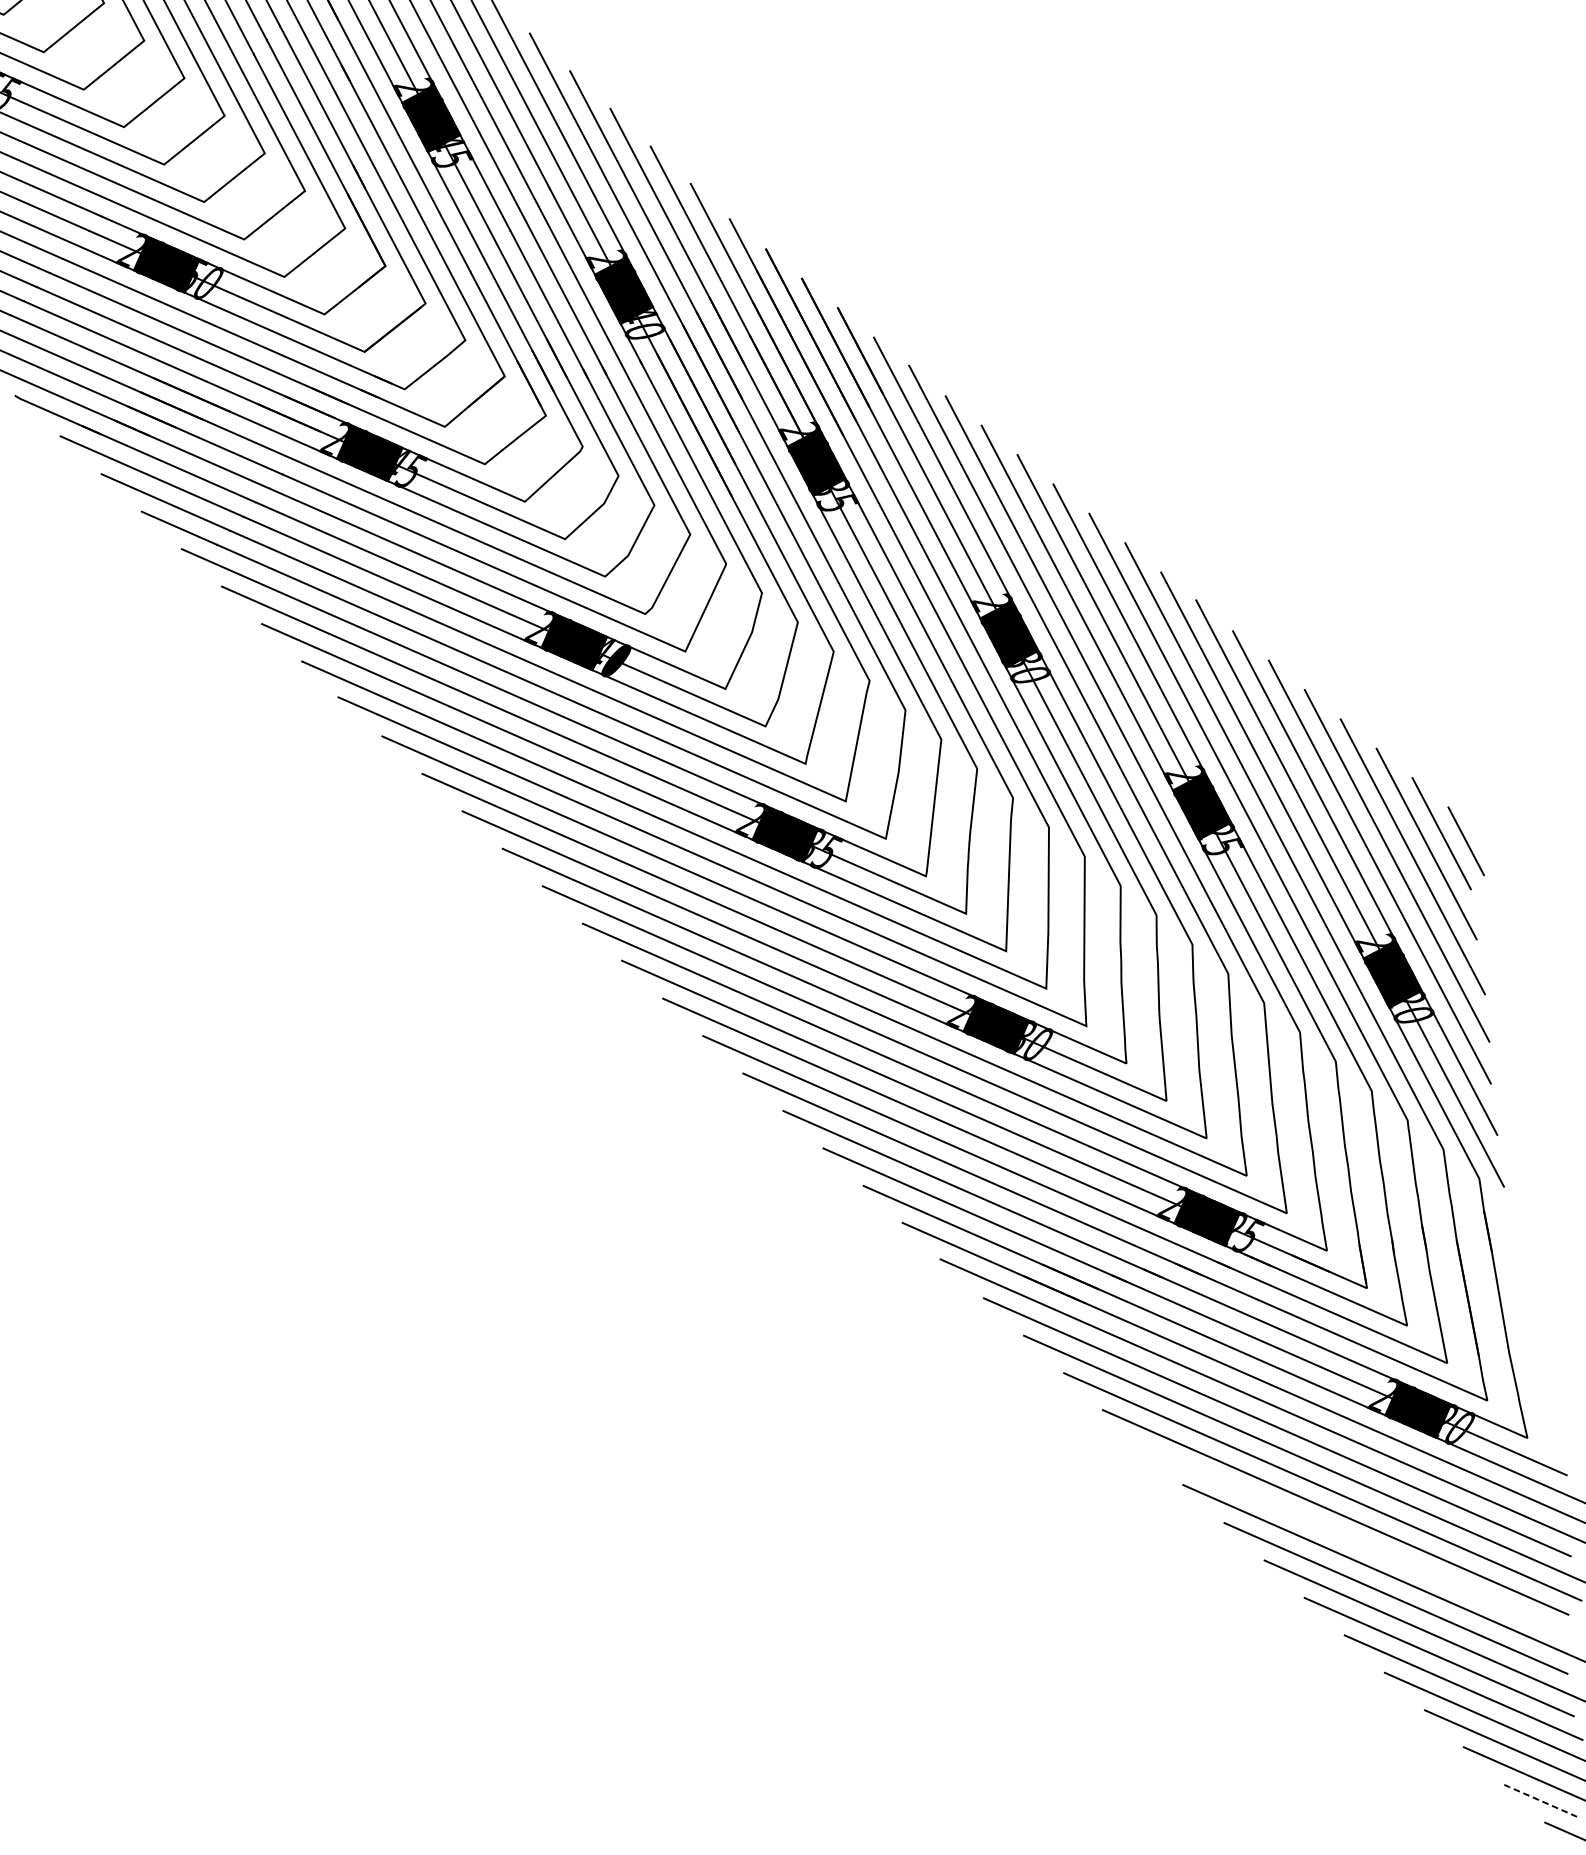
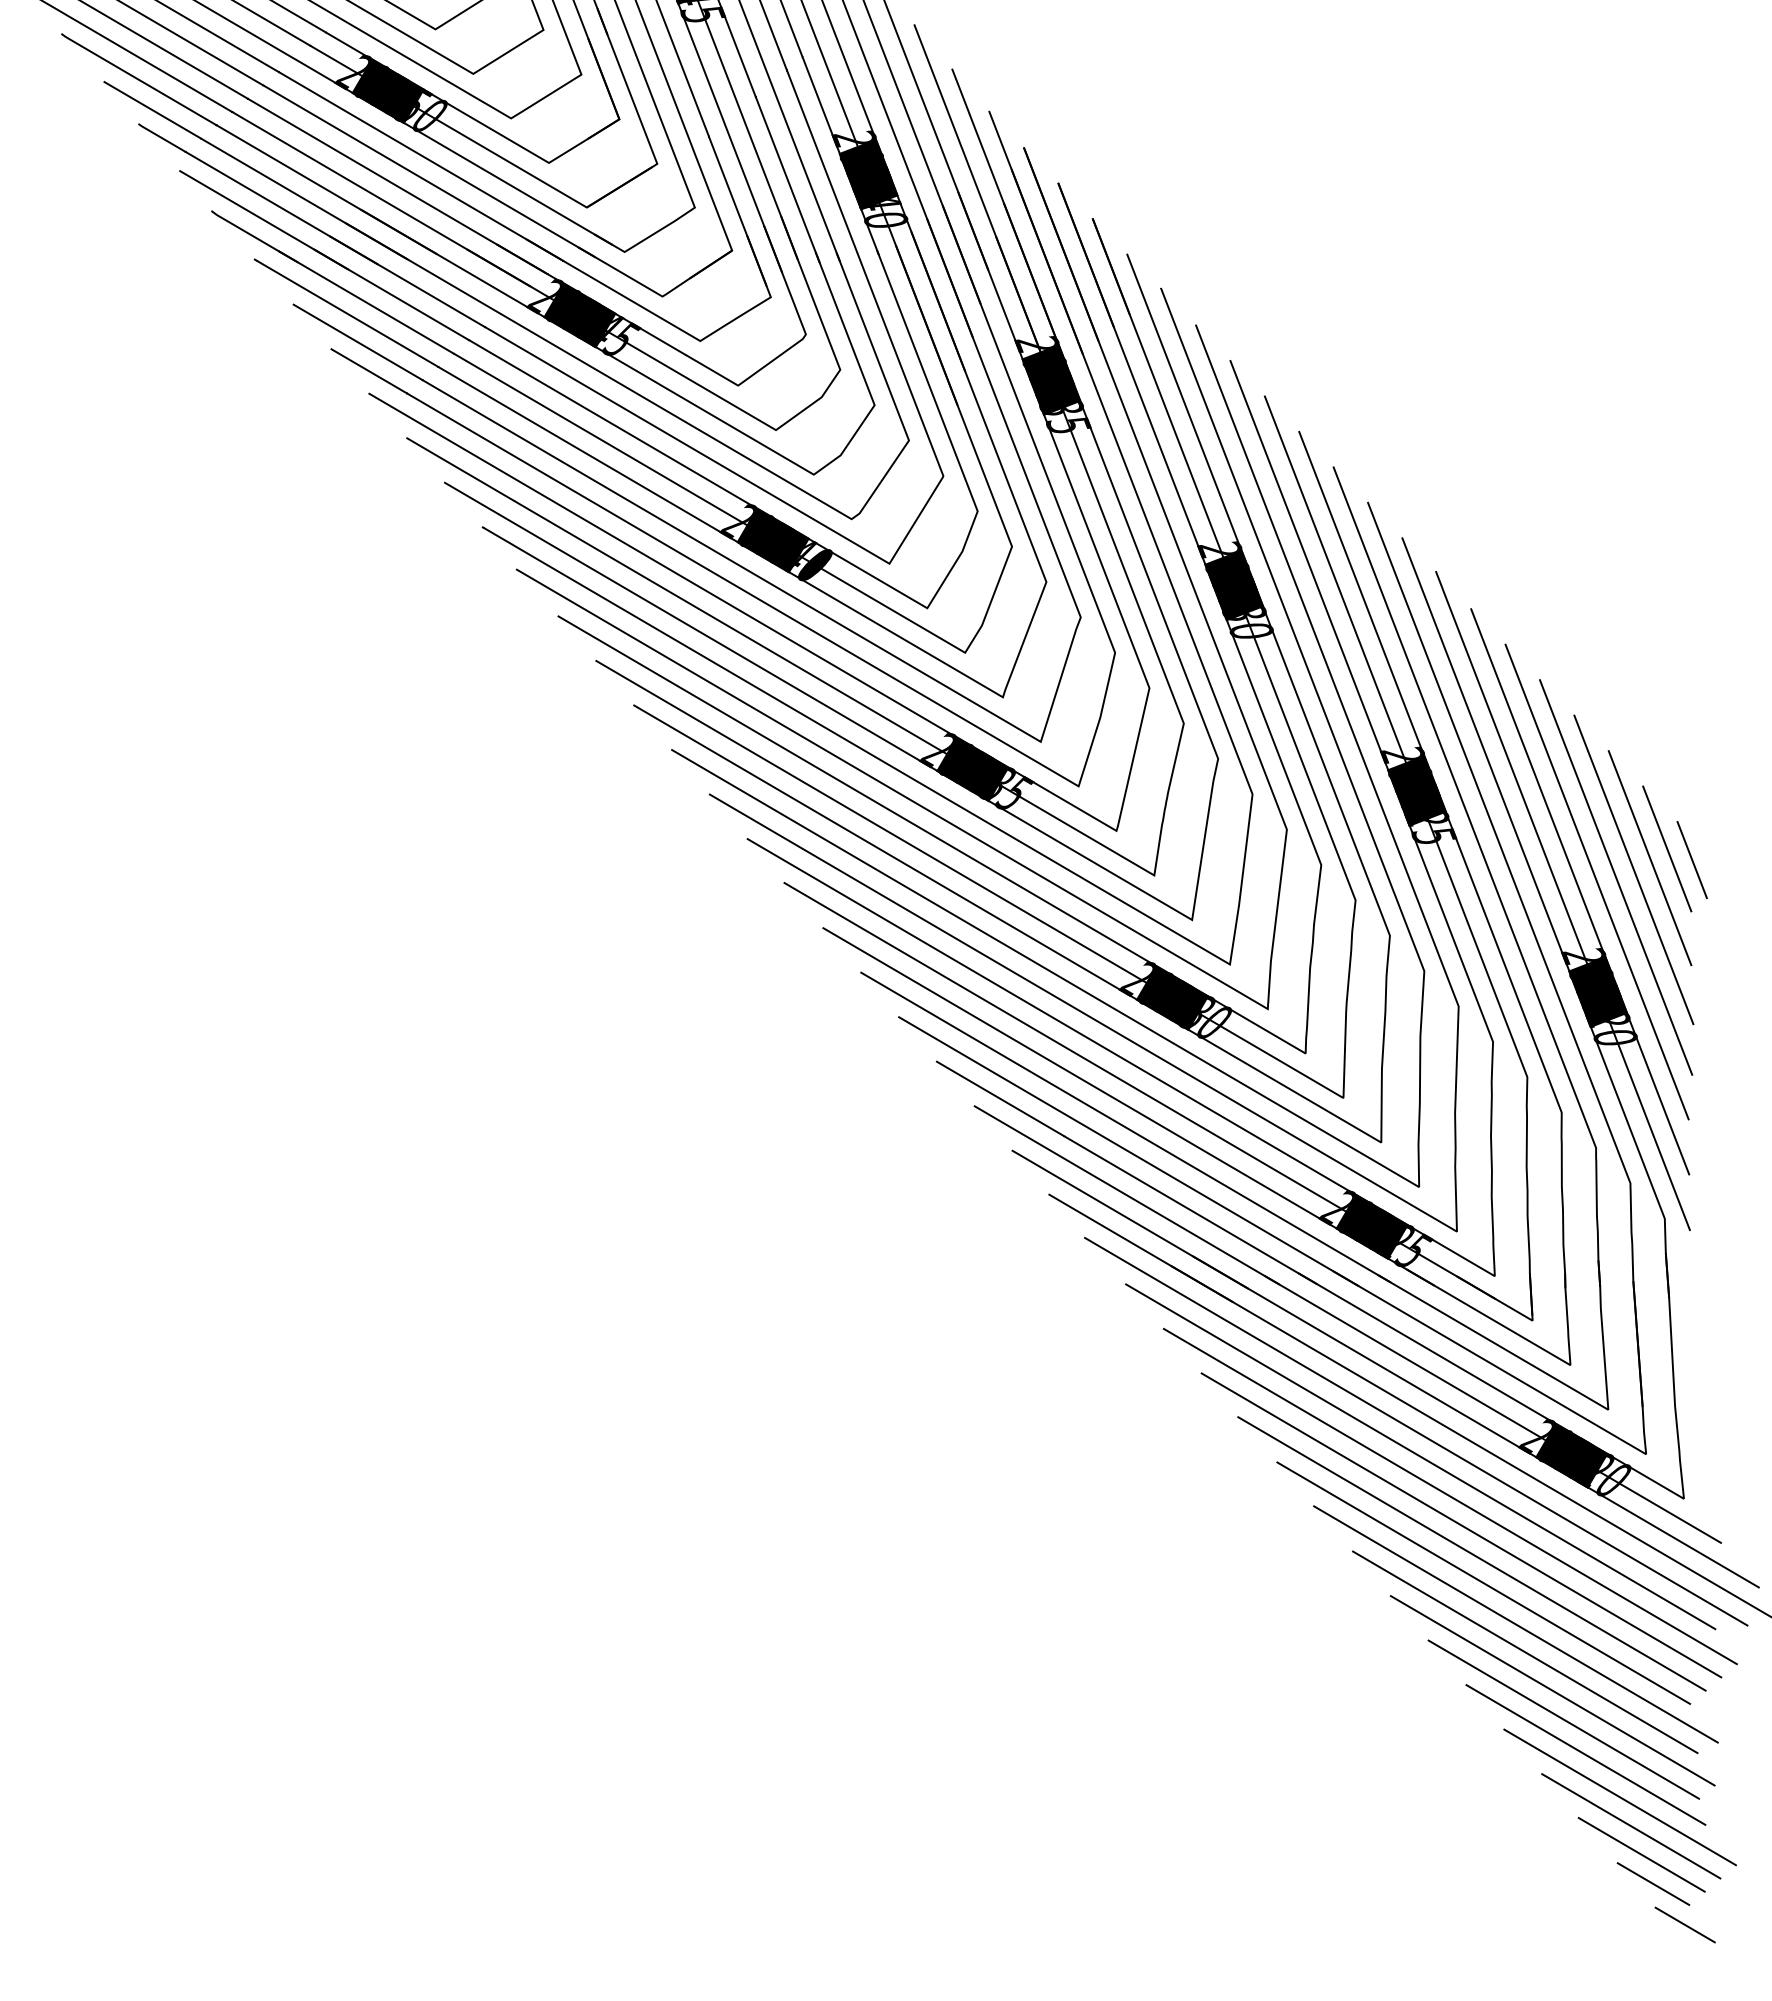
line: (1349, 1537) -> (1483, 1582), added
line: (1539, 1800) -> (1652, 1883), dashed -> solid

